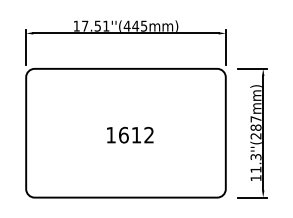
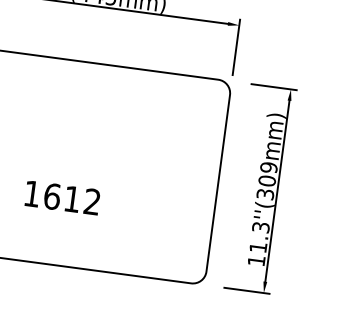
text: (255, 127) -> (266, 180), 11.3''(287mm) -> 11.3''(309mm)
text: (130, 134) -> (63, 196), moved

